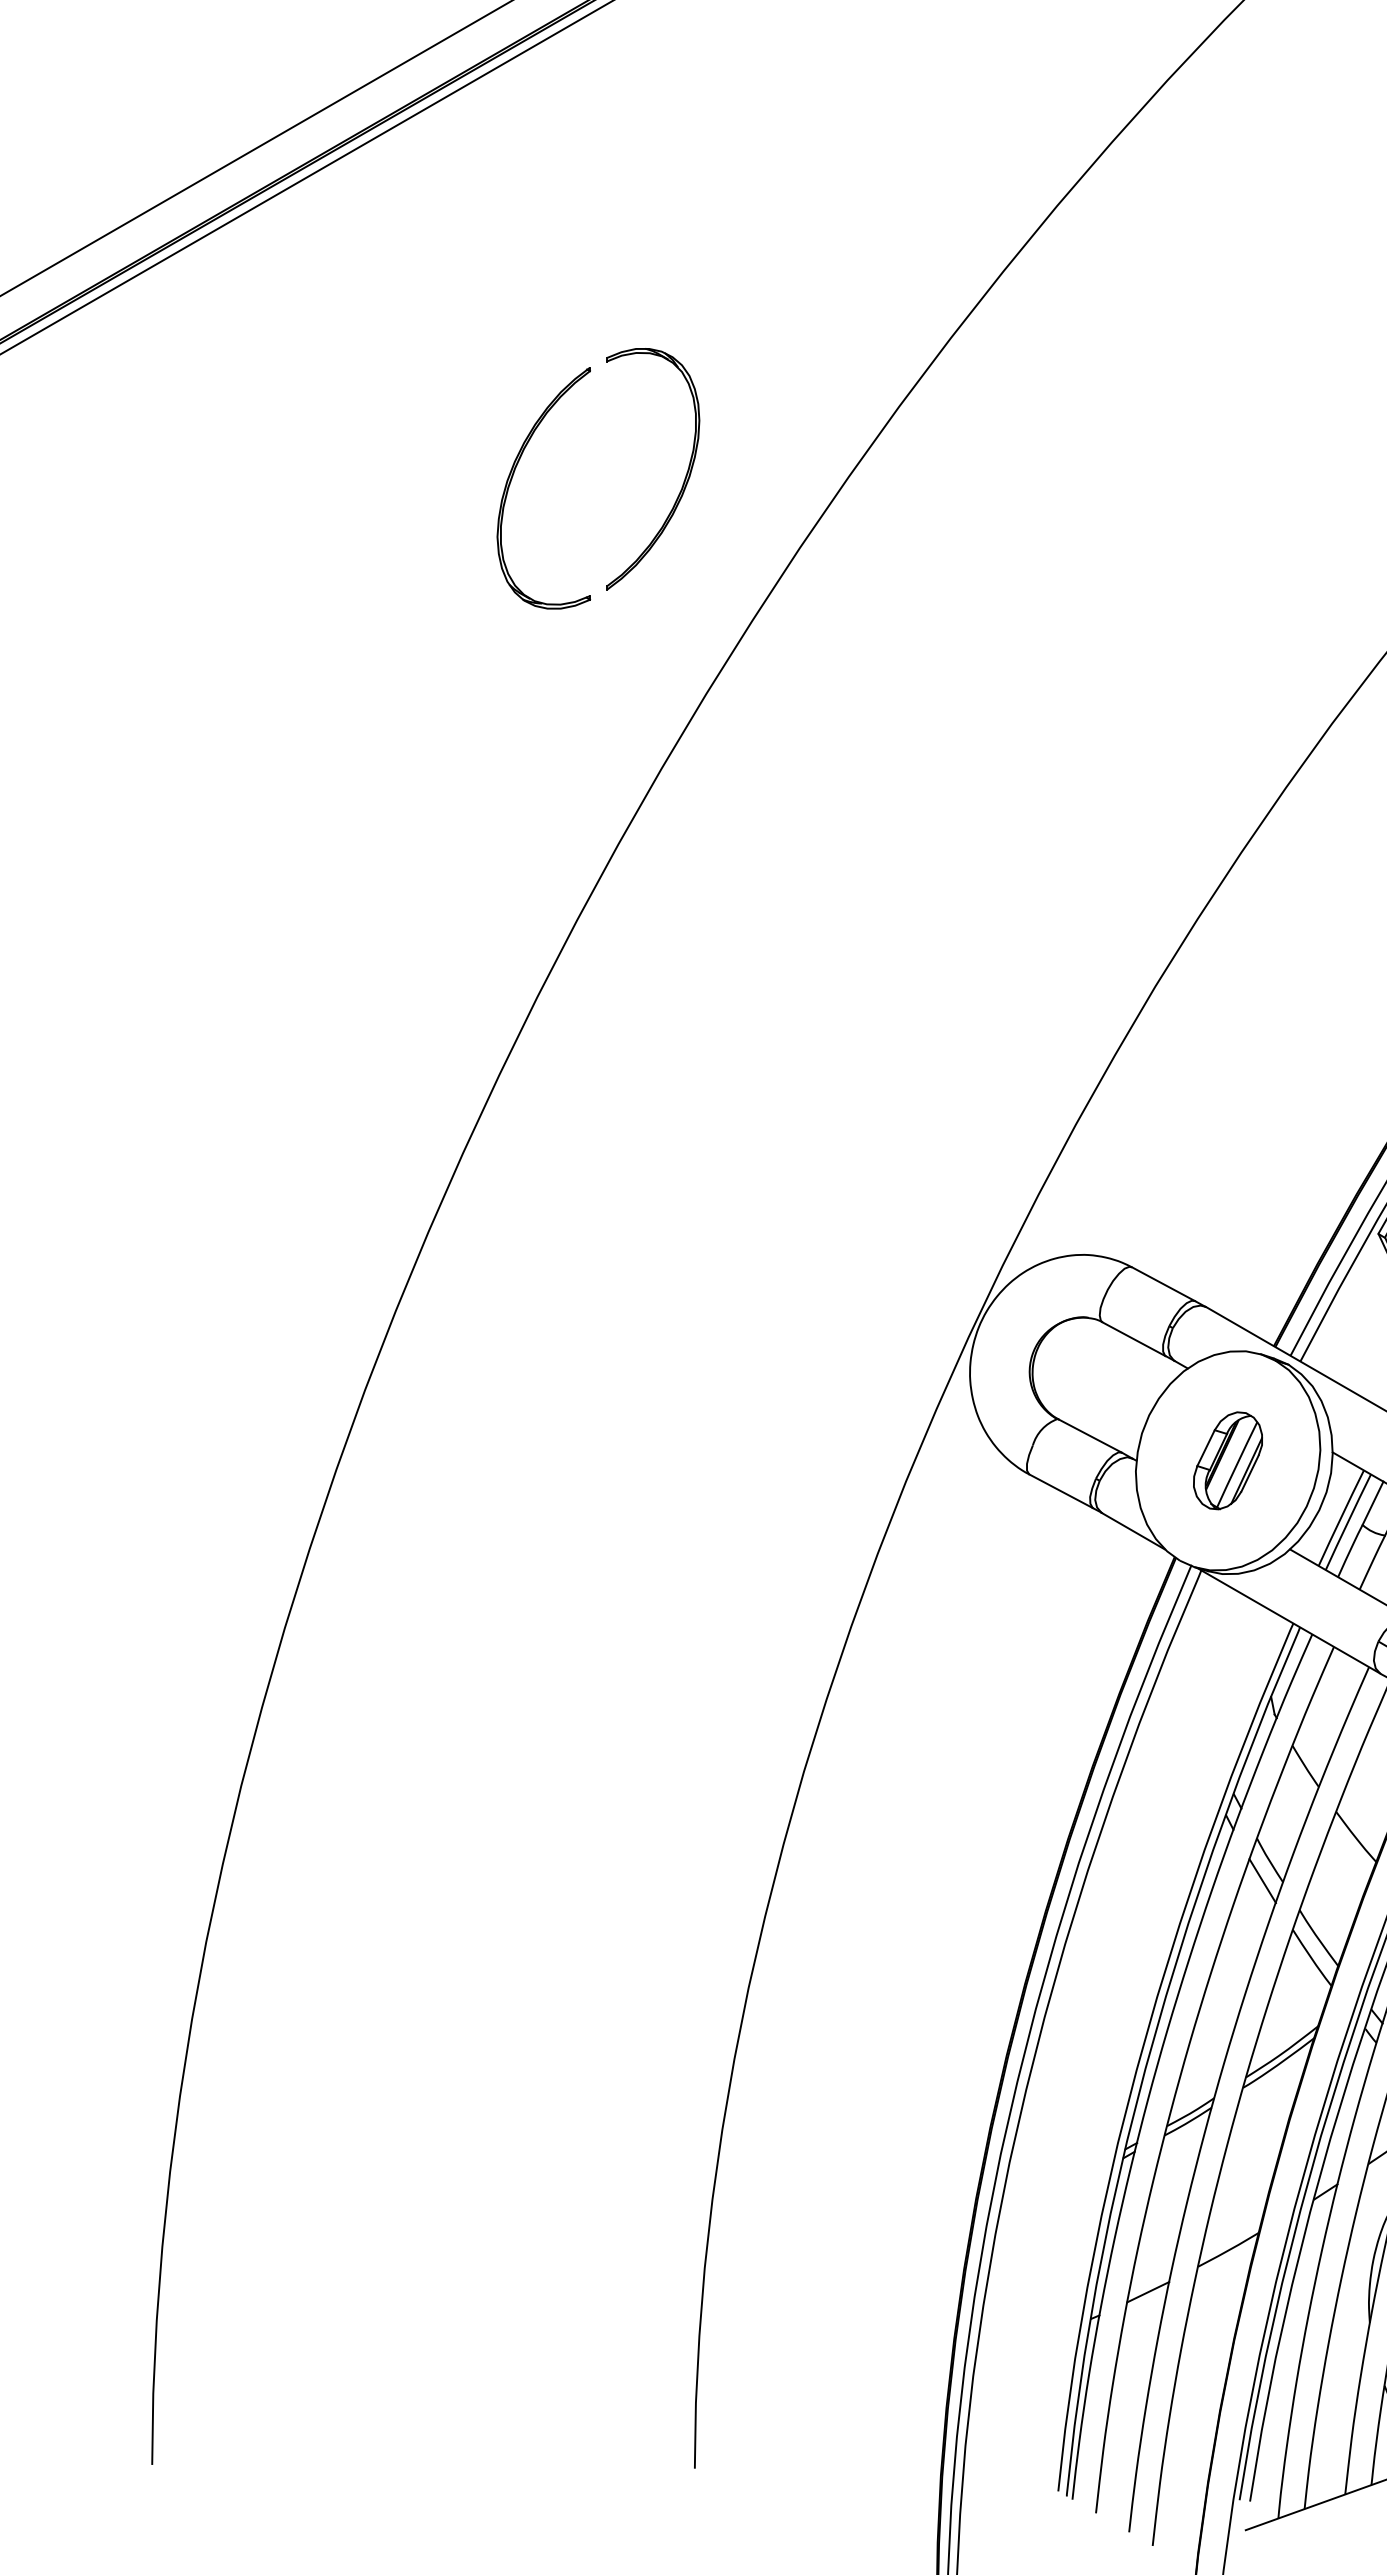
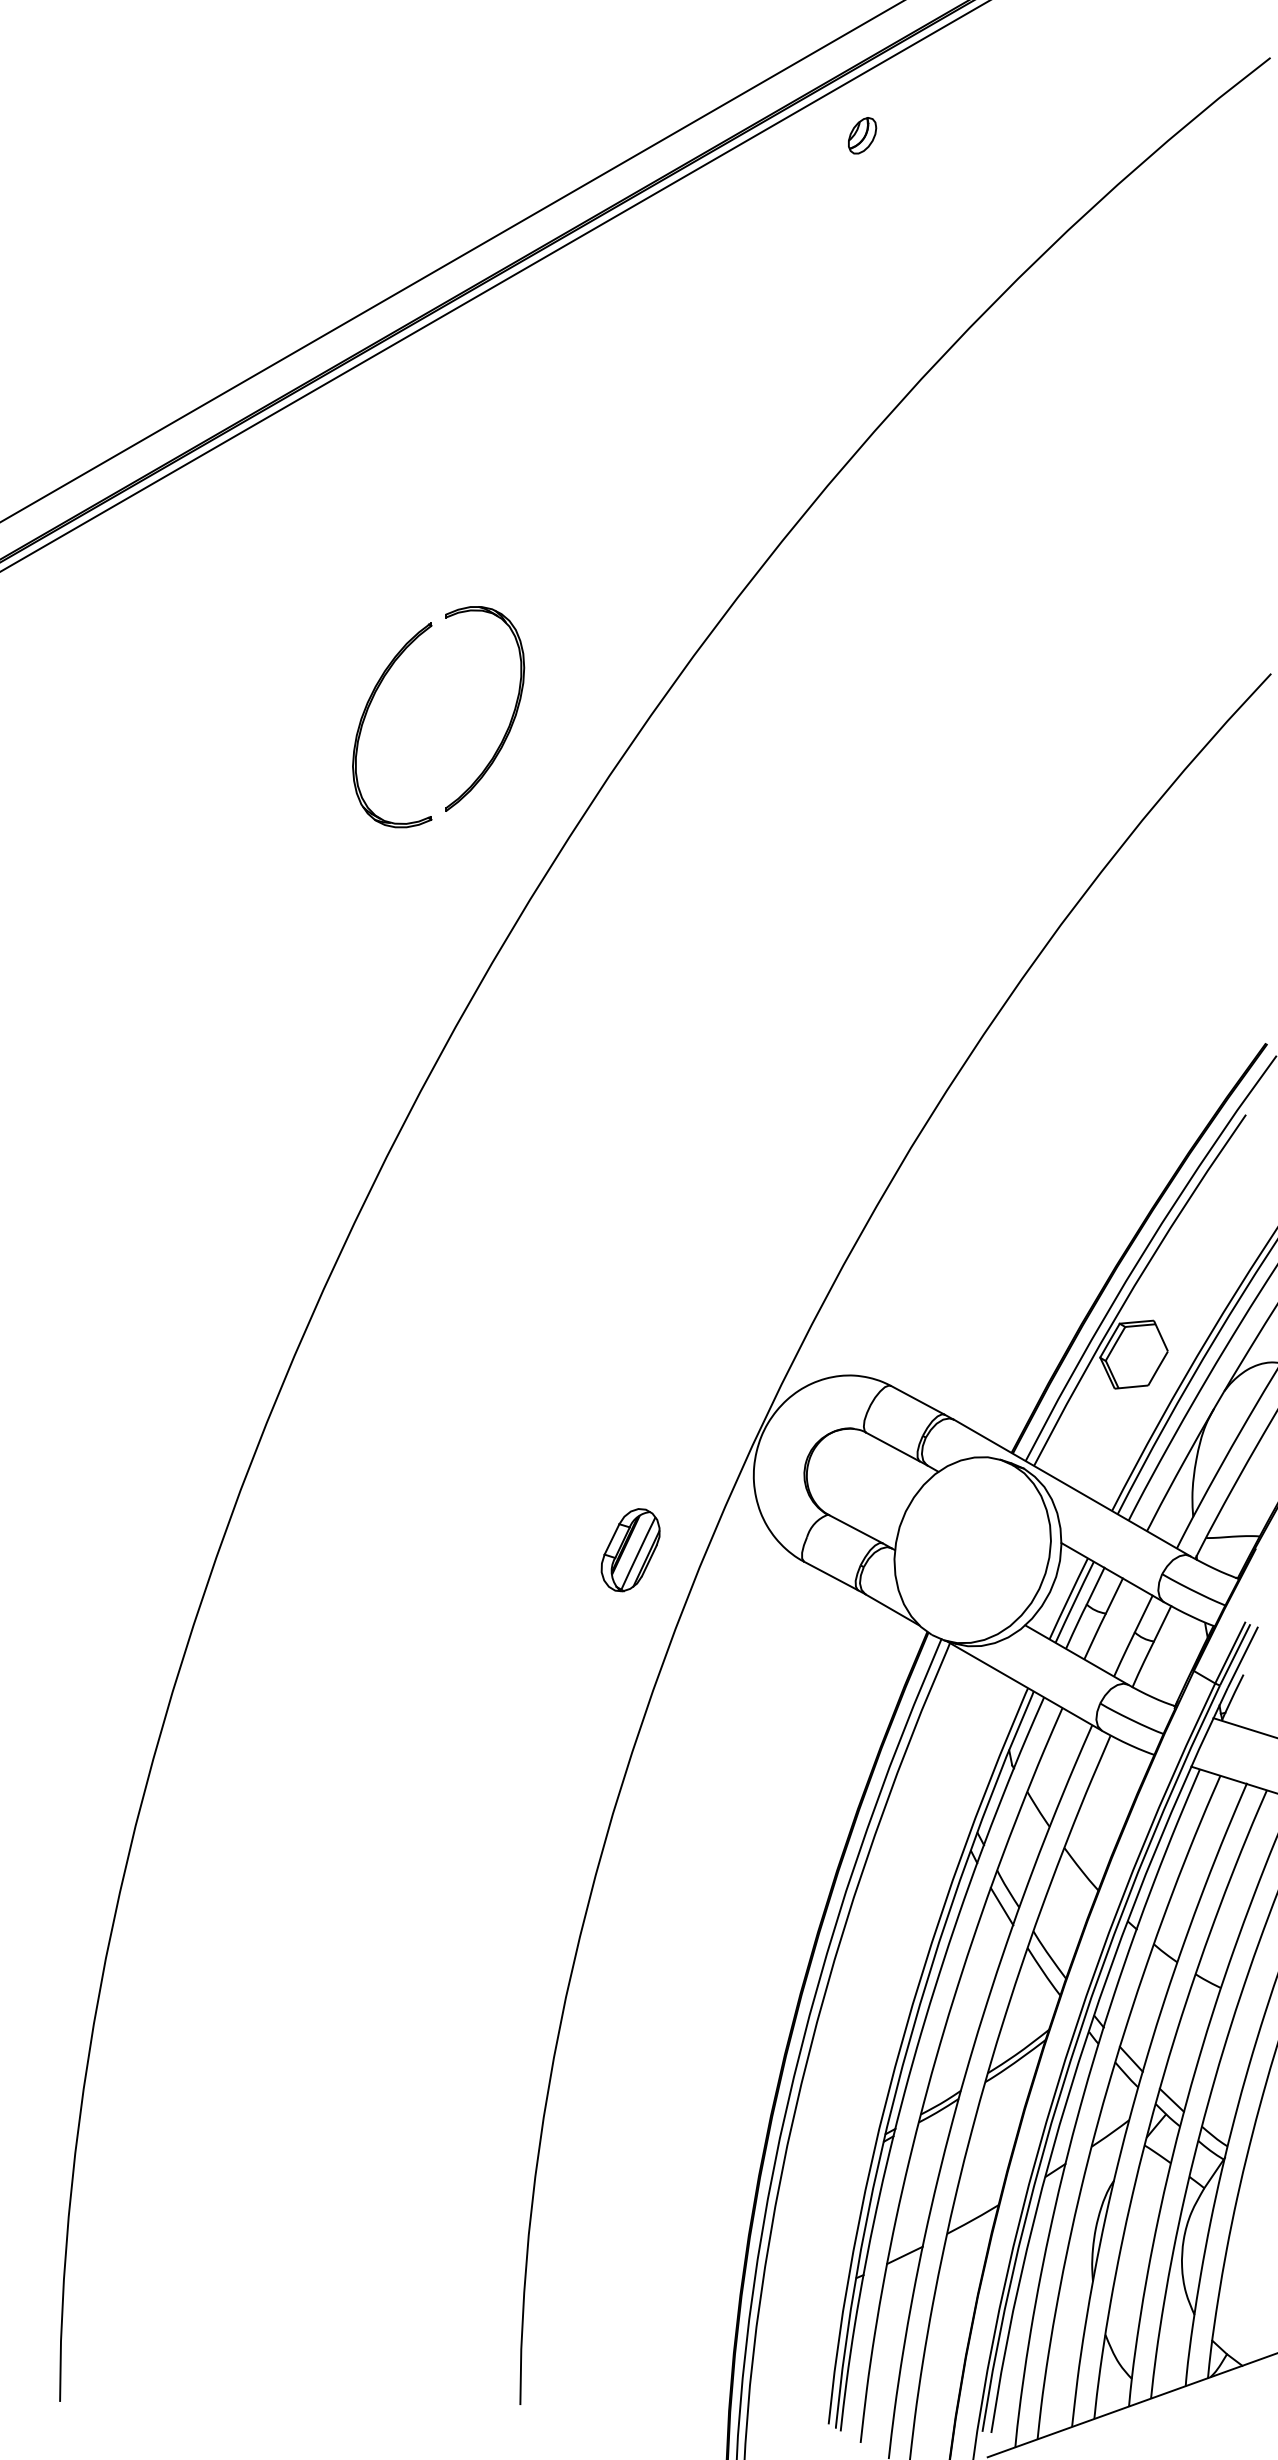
part: (1227, 1461) -> (630, 1550), moved

